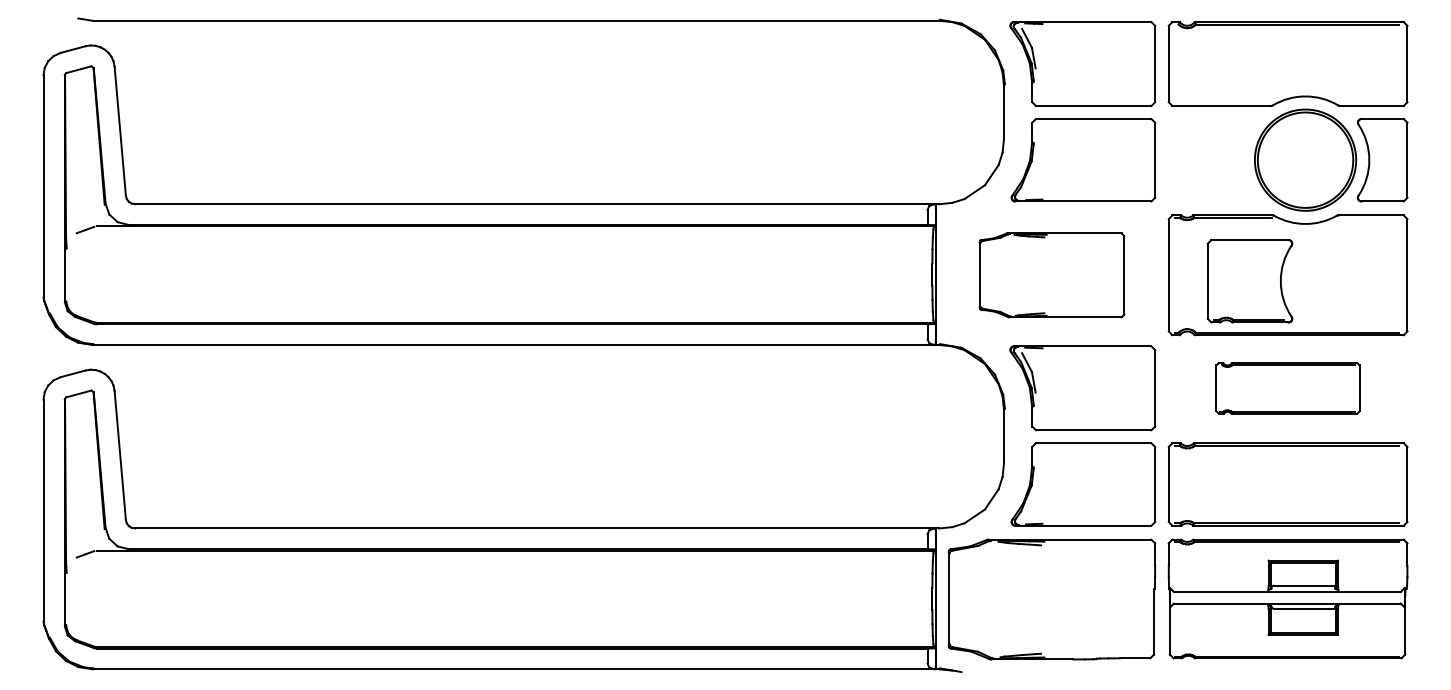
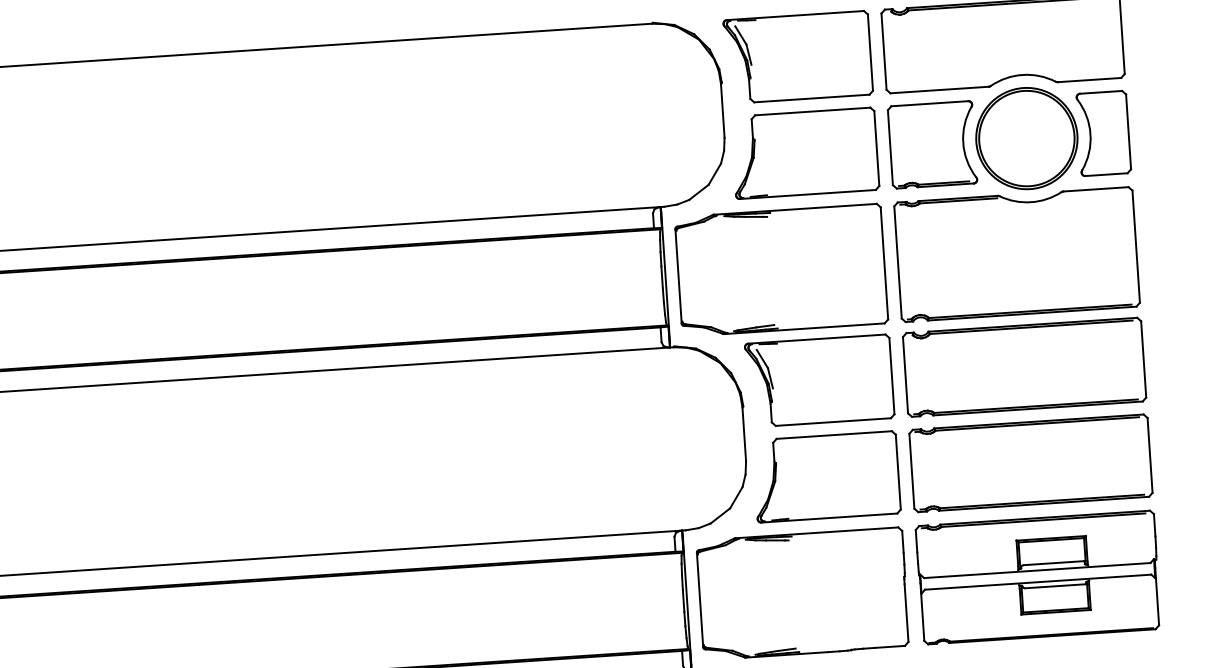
part: (1051, 275) -> (781, 270), size x1.43
part: (1249, 280) -> (931, 144), moved
part: (1287, 388) -> (1023, 367), size x1.67

